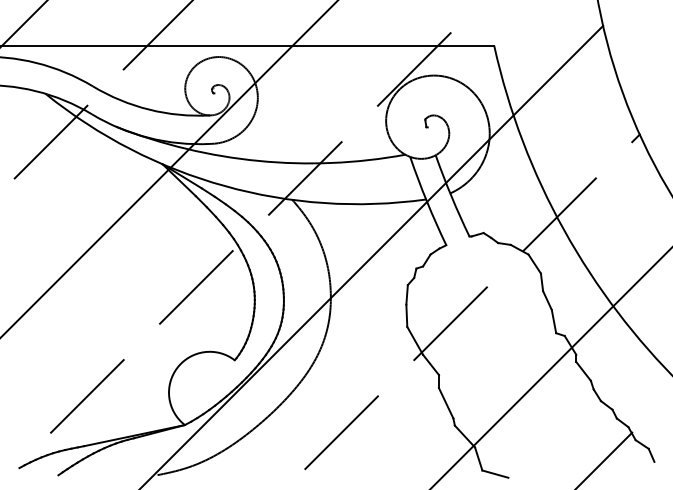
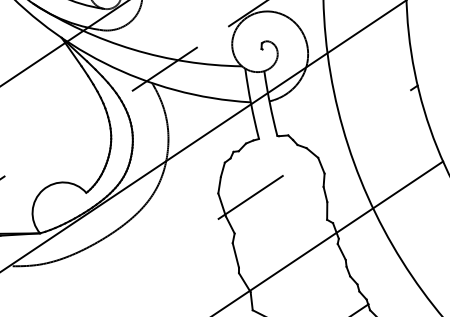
line: (559, 214) -> (346, 132), removed
line: (196, 287) -> (68, 133), removed
line: (341, 432) -> (154, 261), removed

